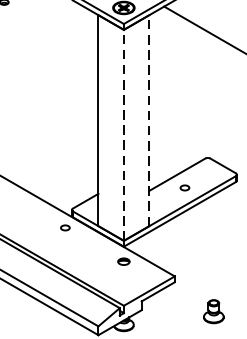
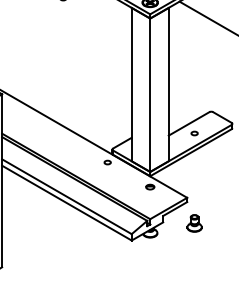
line: (149, 120) -> (168, 84), dashed -> solid
line: (124, 135) -> (150, 95), dashed -> solid
part: (213, 311) -> (194, 223), moved

